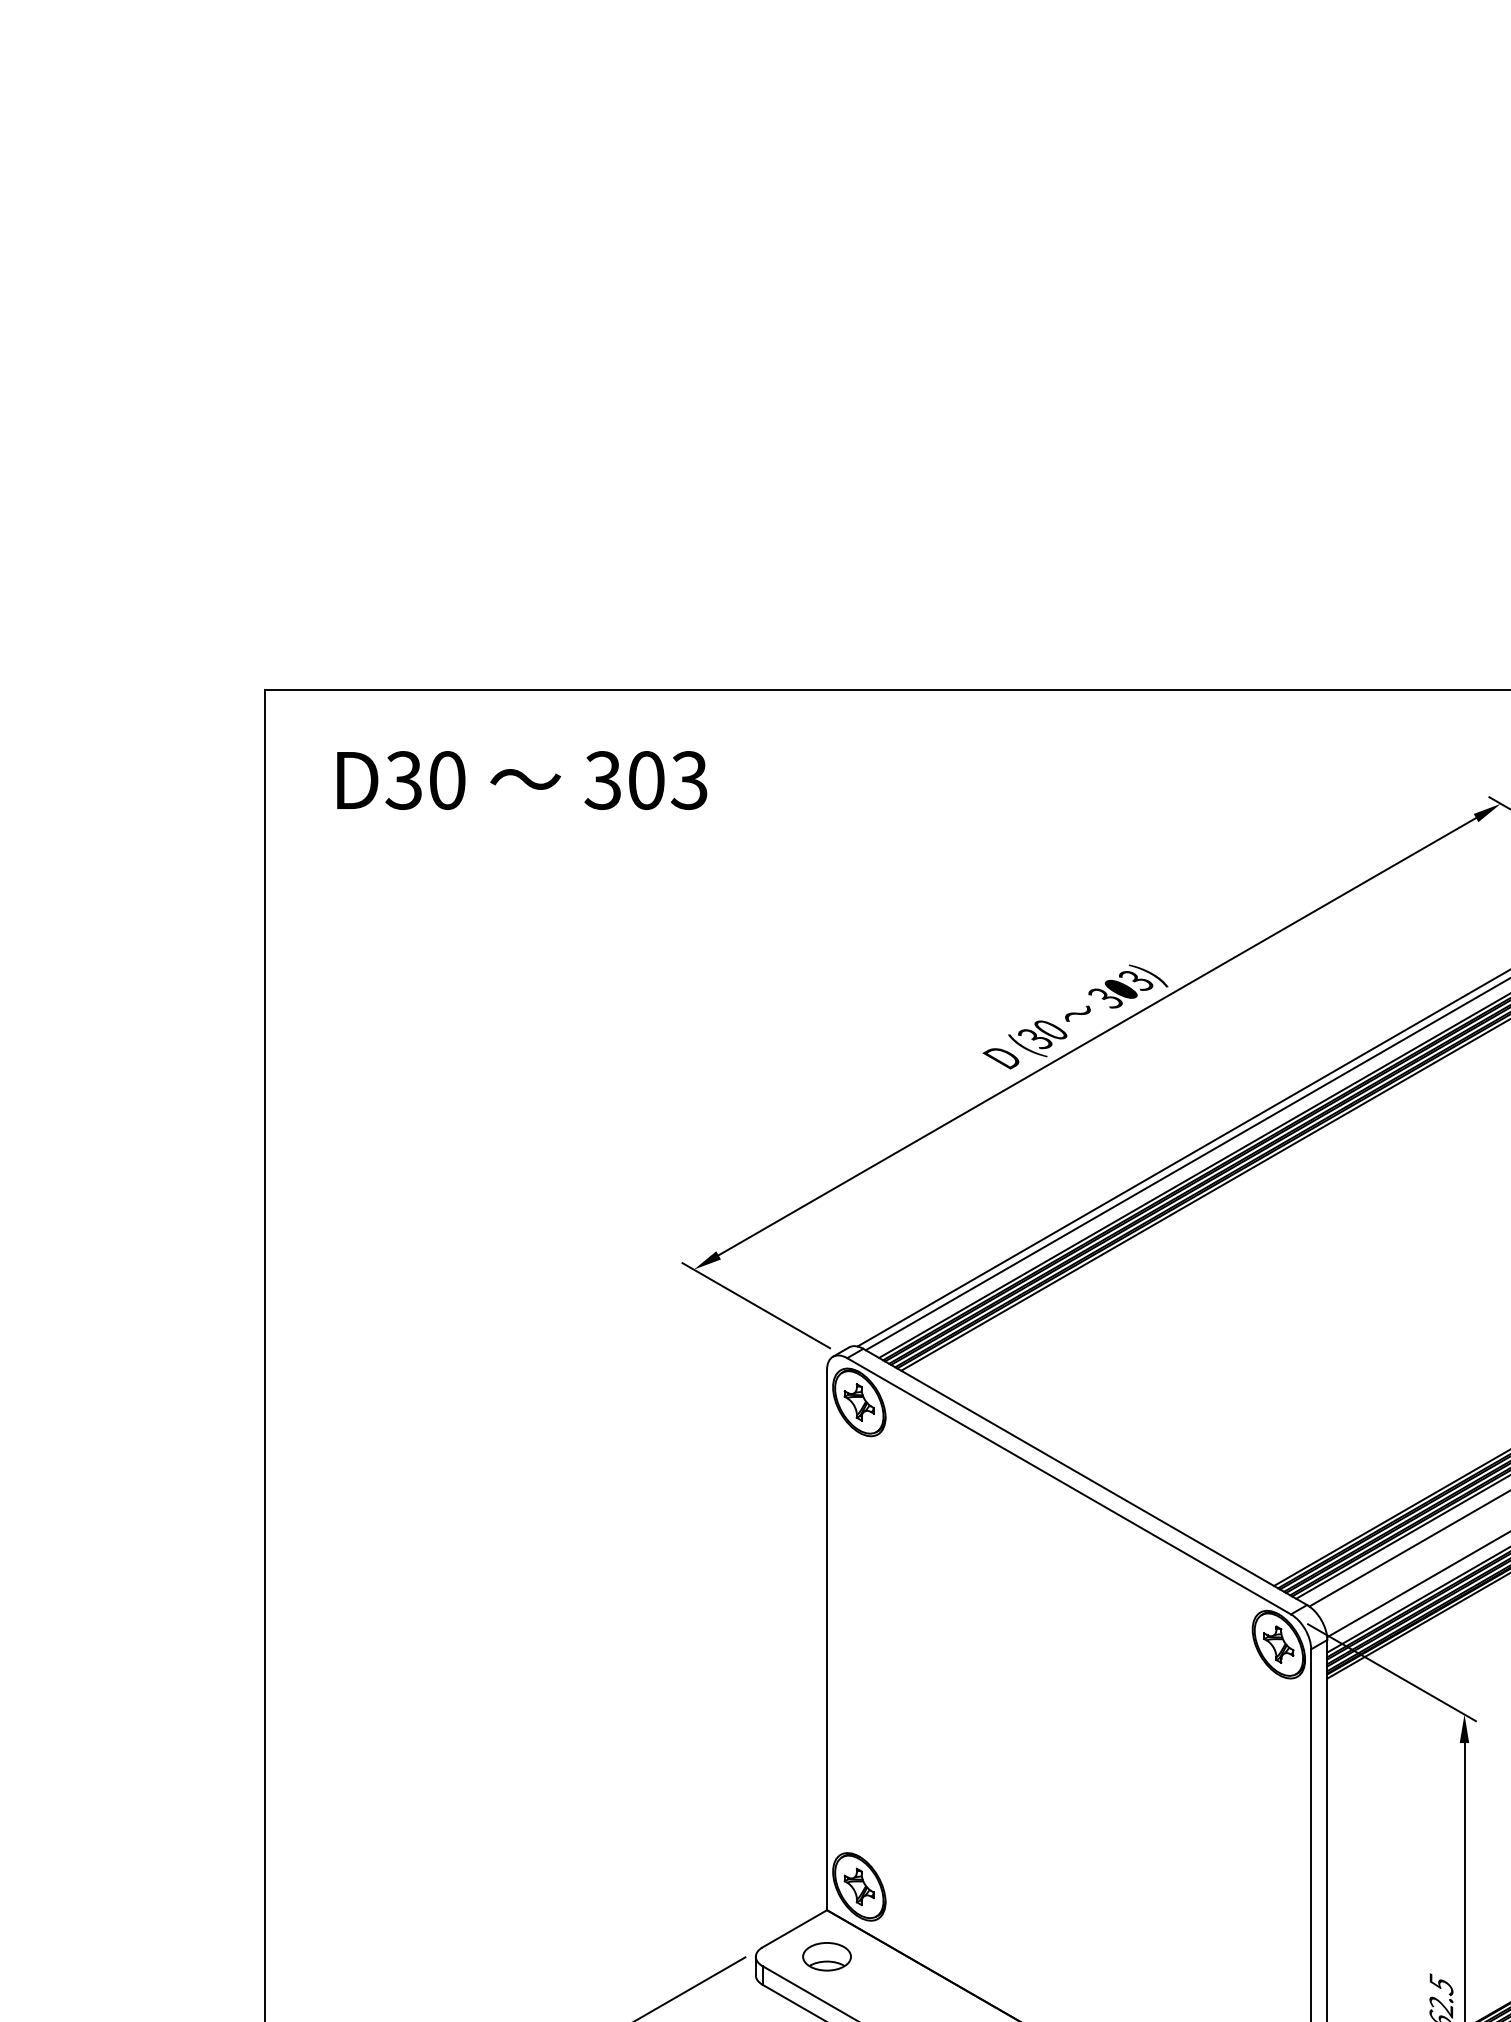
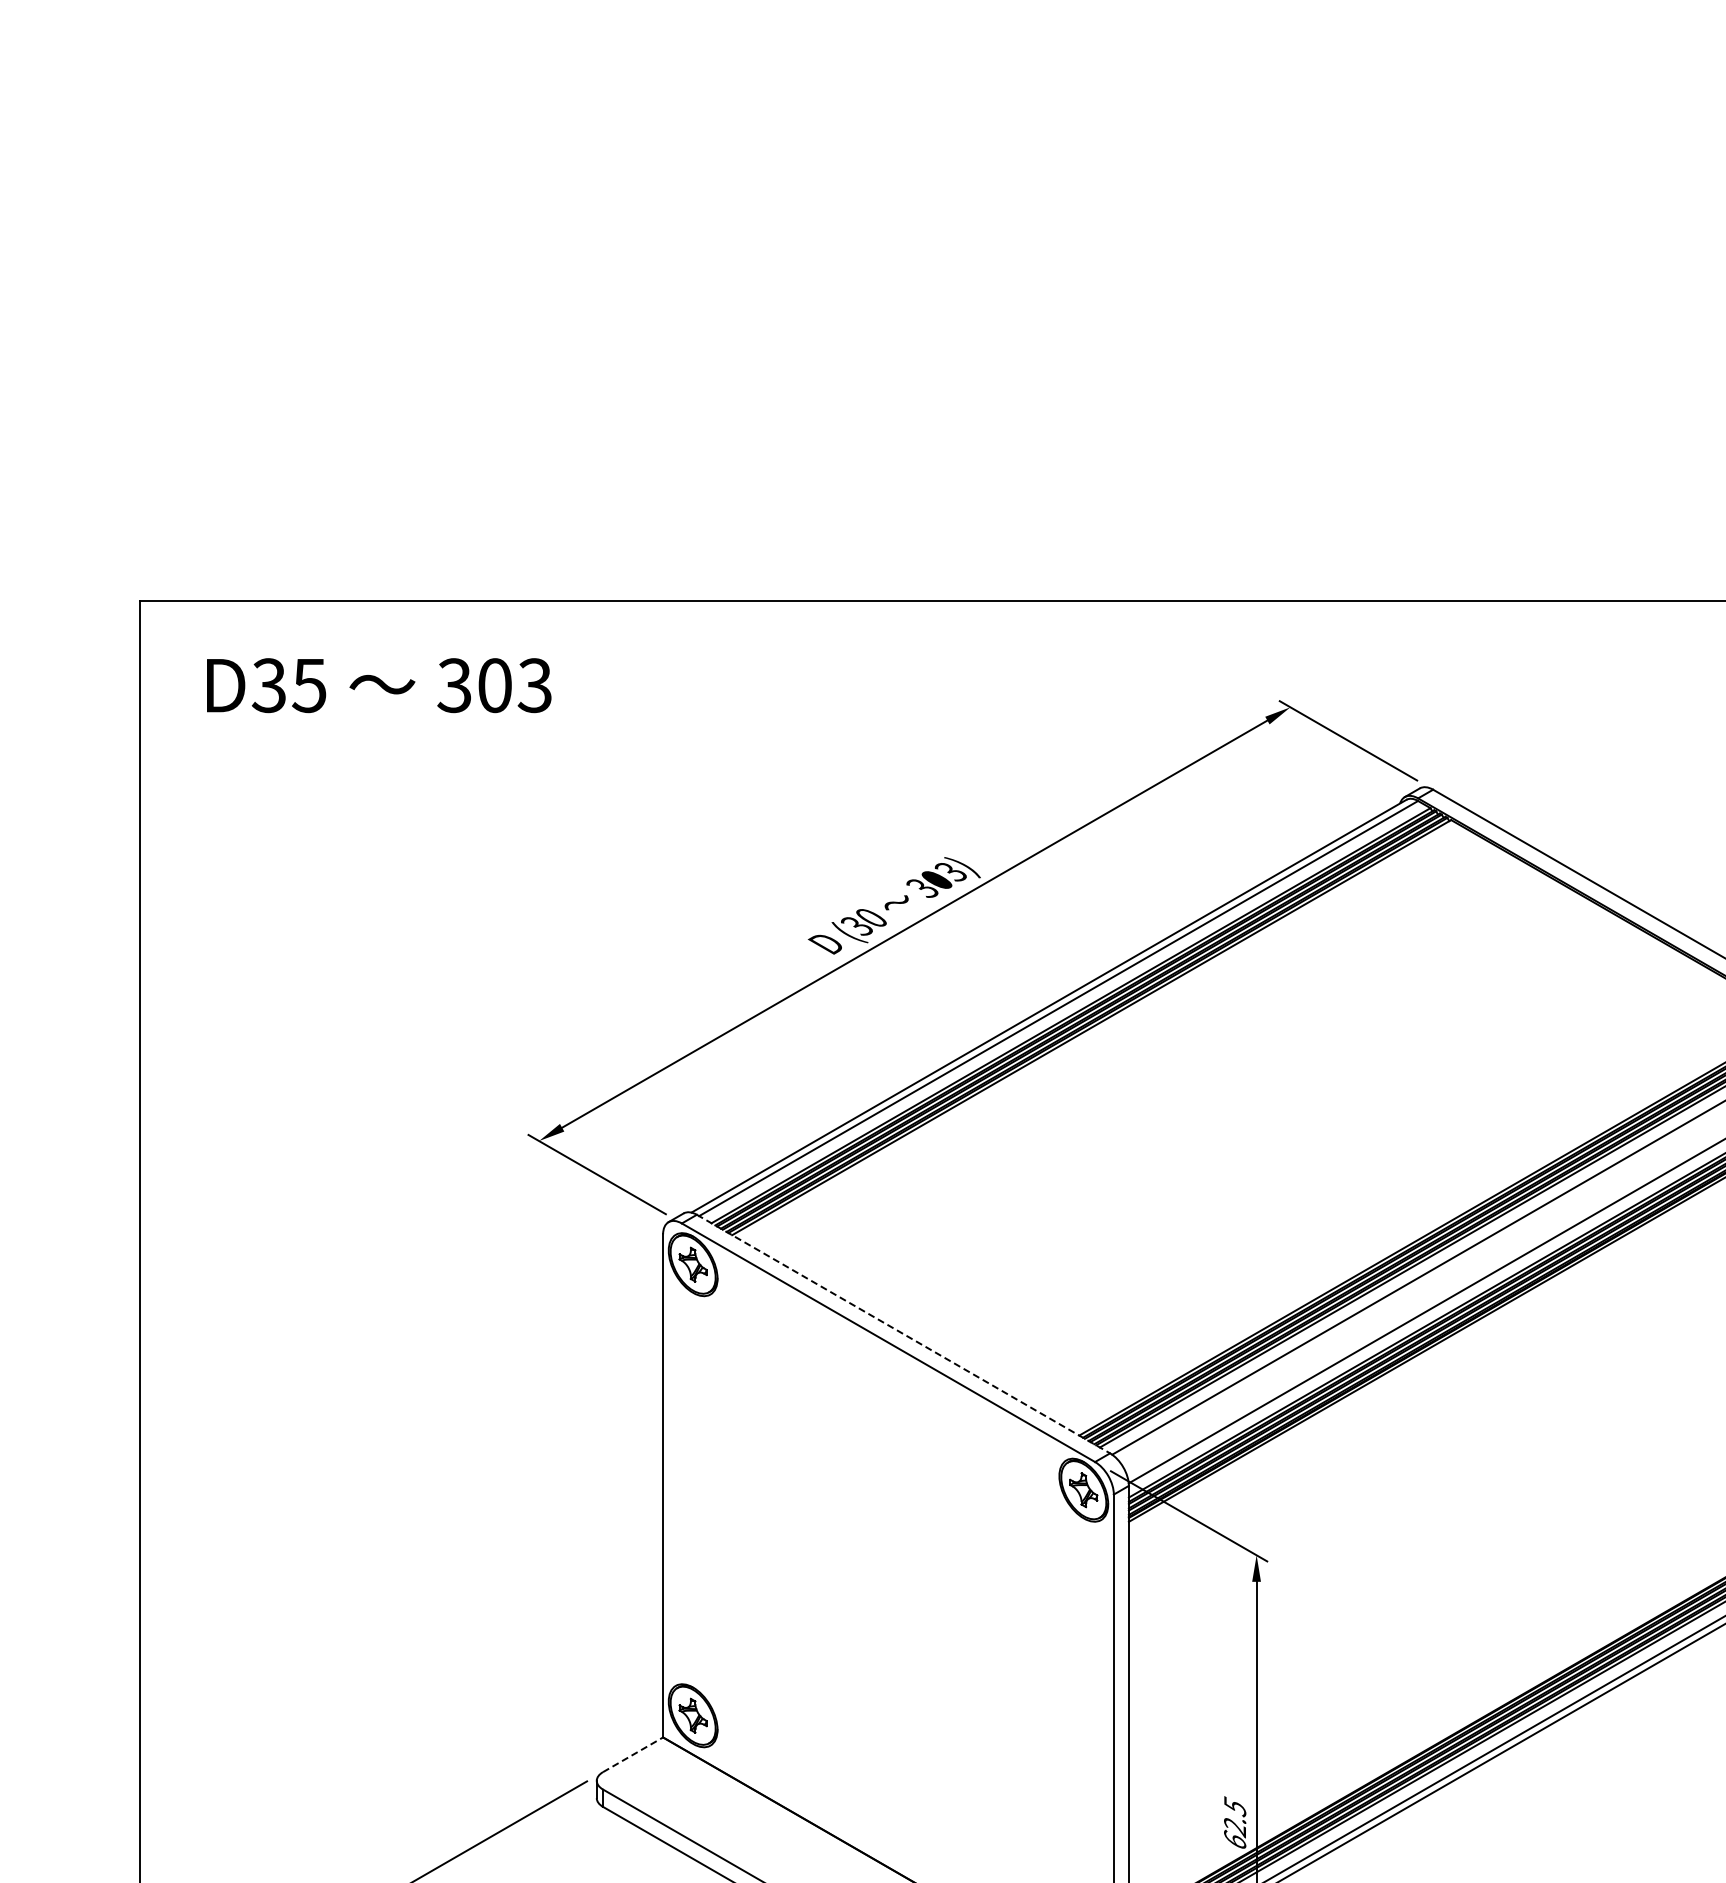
text: (447, 780) -> (309, 685), D30 -> D35
line: (1085, 1477) -> (903, 1334), solid -> dashed
line: (795, 1928) -> (633, 1754), solid -> dashed
part: (826, 1956) -> (662, 1780), removed

